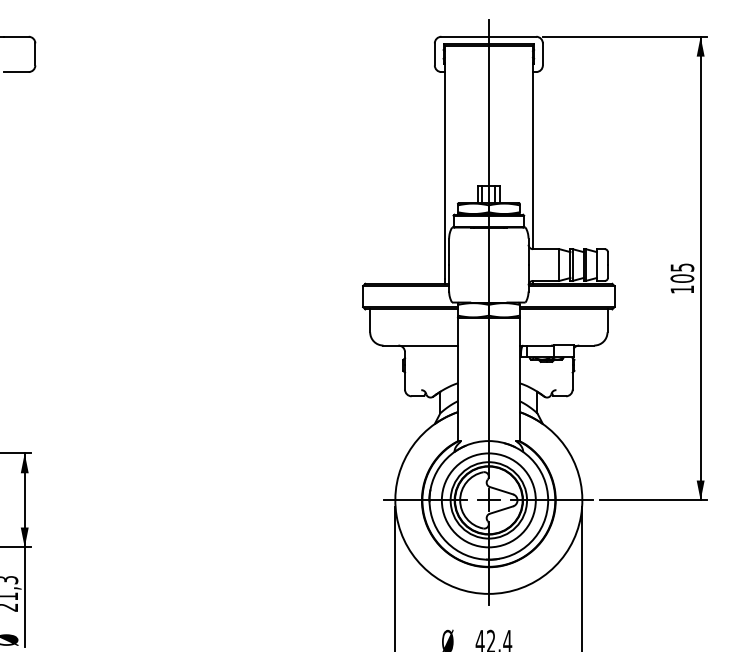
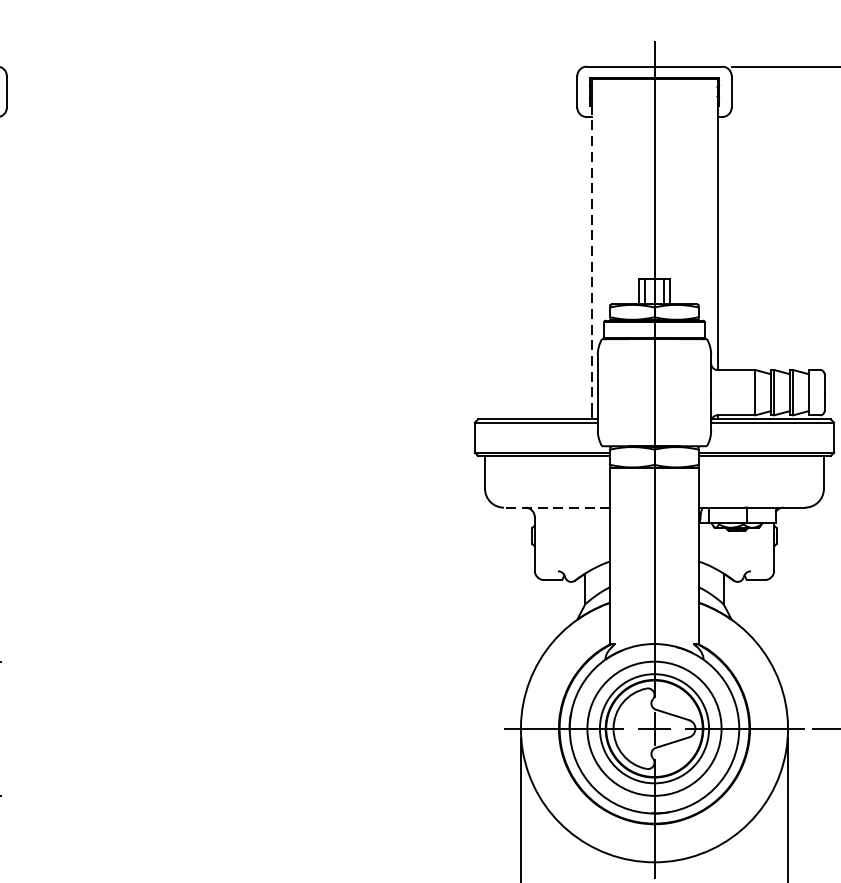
line: (444, 170) -> (591, 257), solid -> dashed
line: (420, 345) -> (556, 507), solid -> dashed

